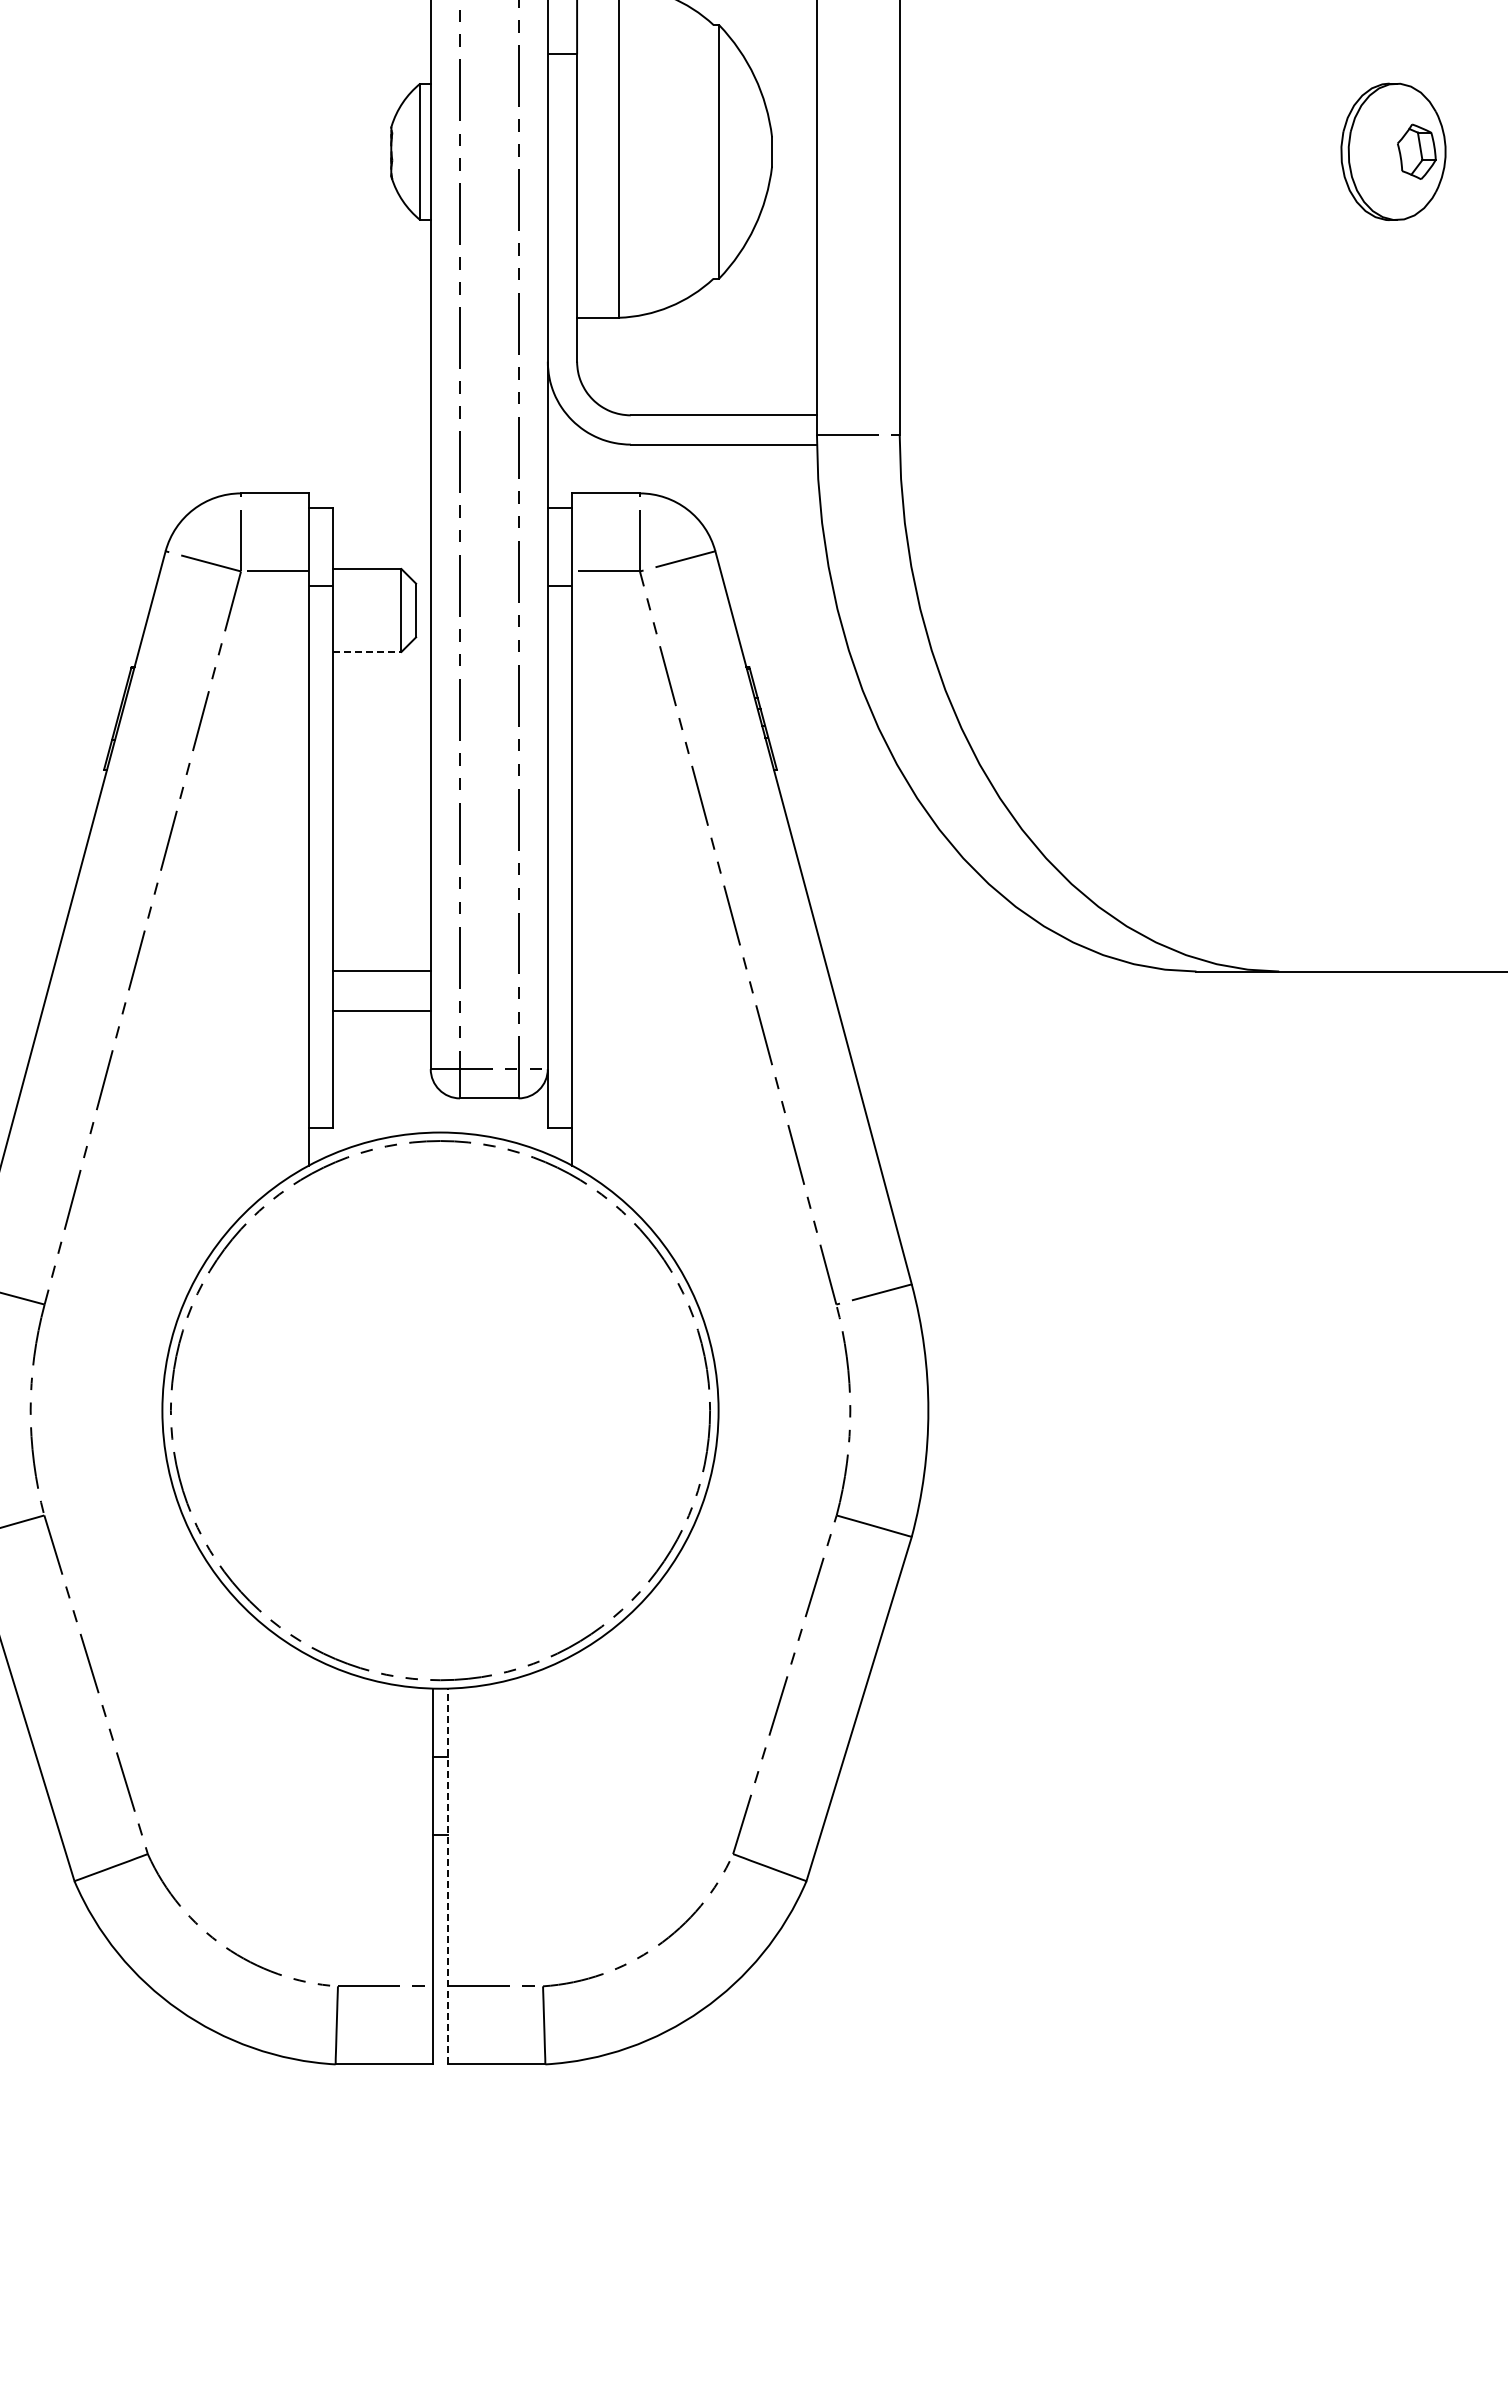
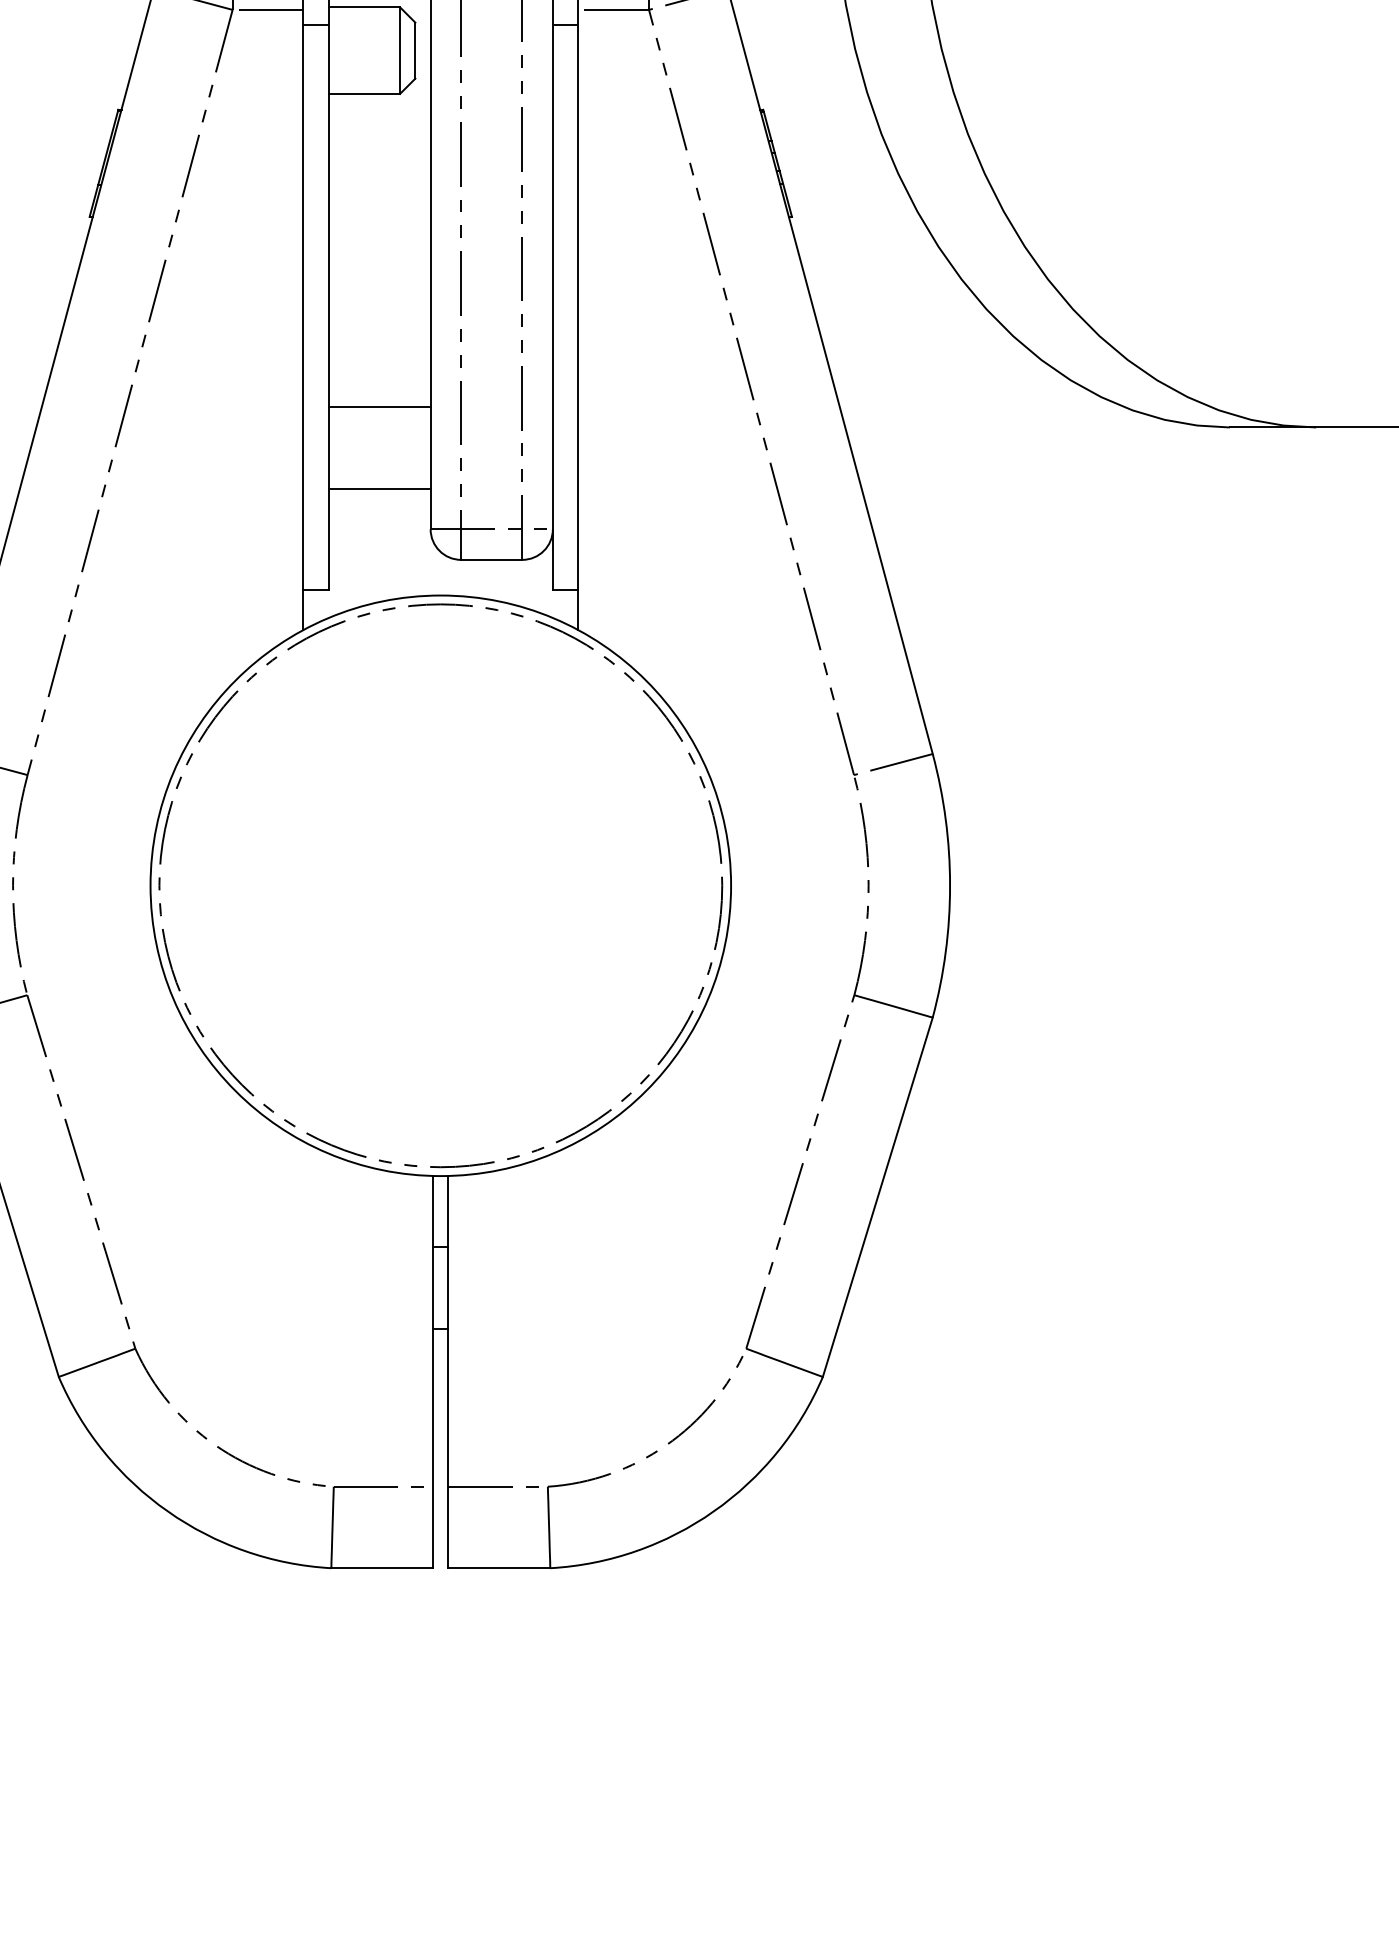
line: (367, 651) -> (364, 93), dashed -> solid
line: (381, 971) -> (379, 489), moved
line: (381, 1011) -> (379, 407), moved
line: (447, 1876) -> (448, 1372), dashed -> solid

